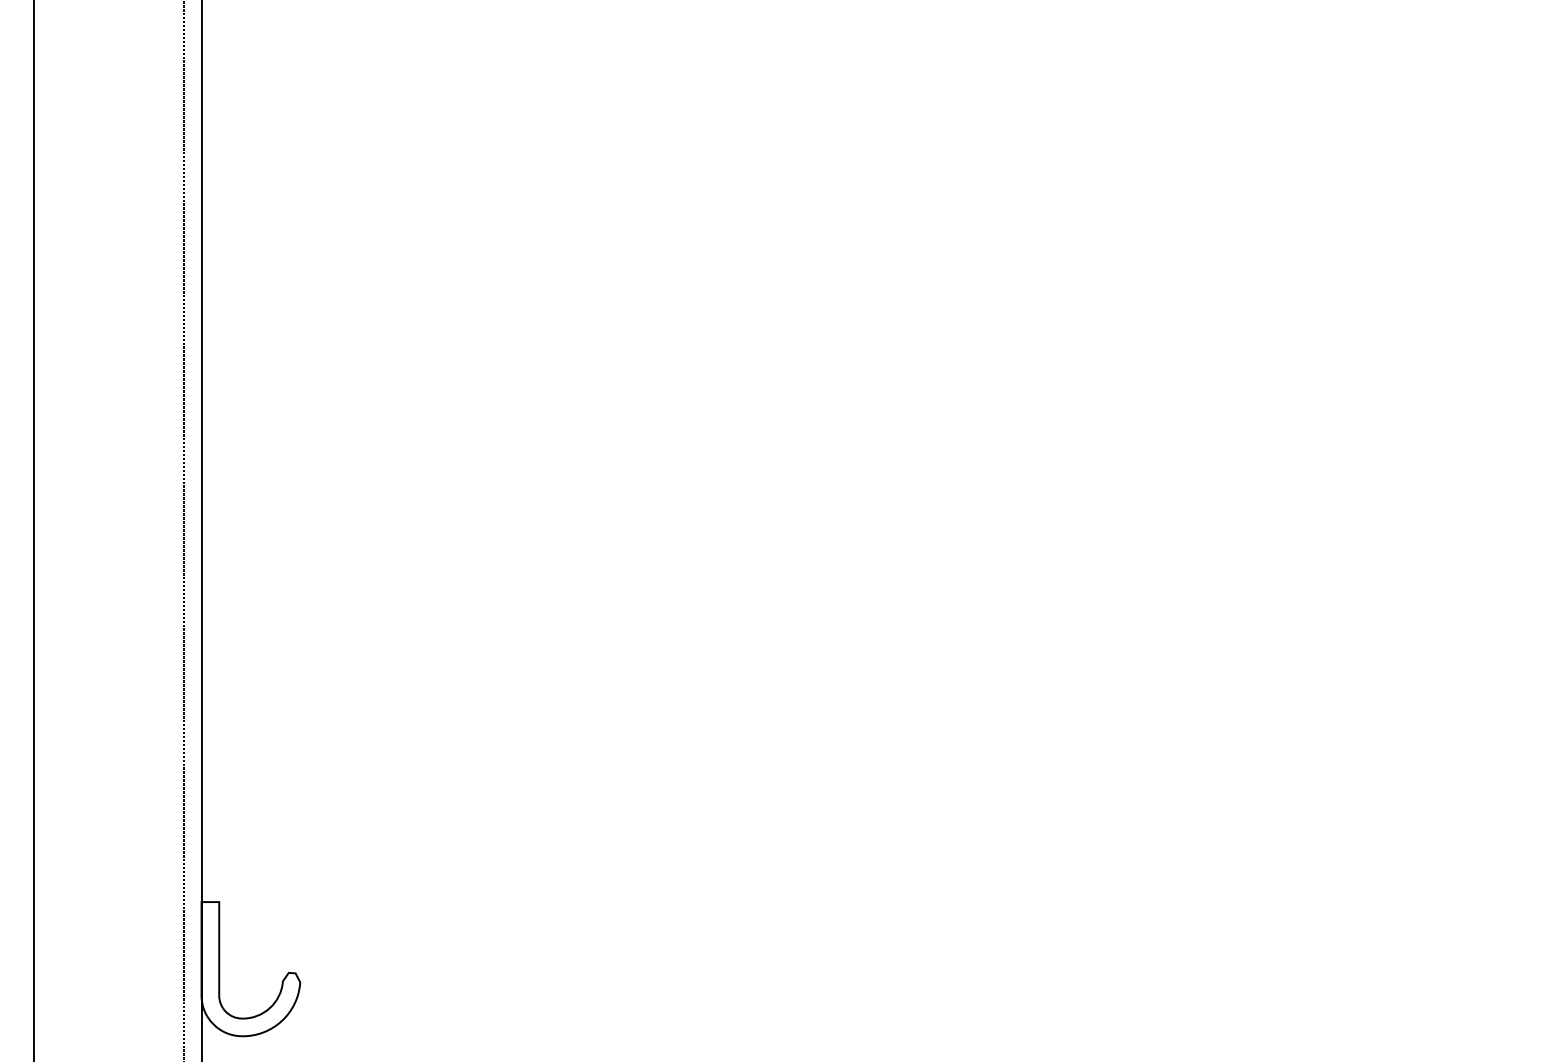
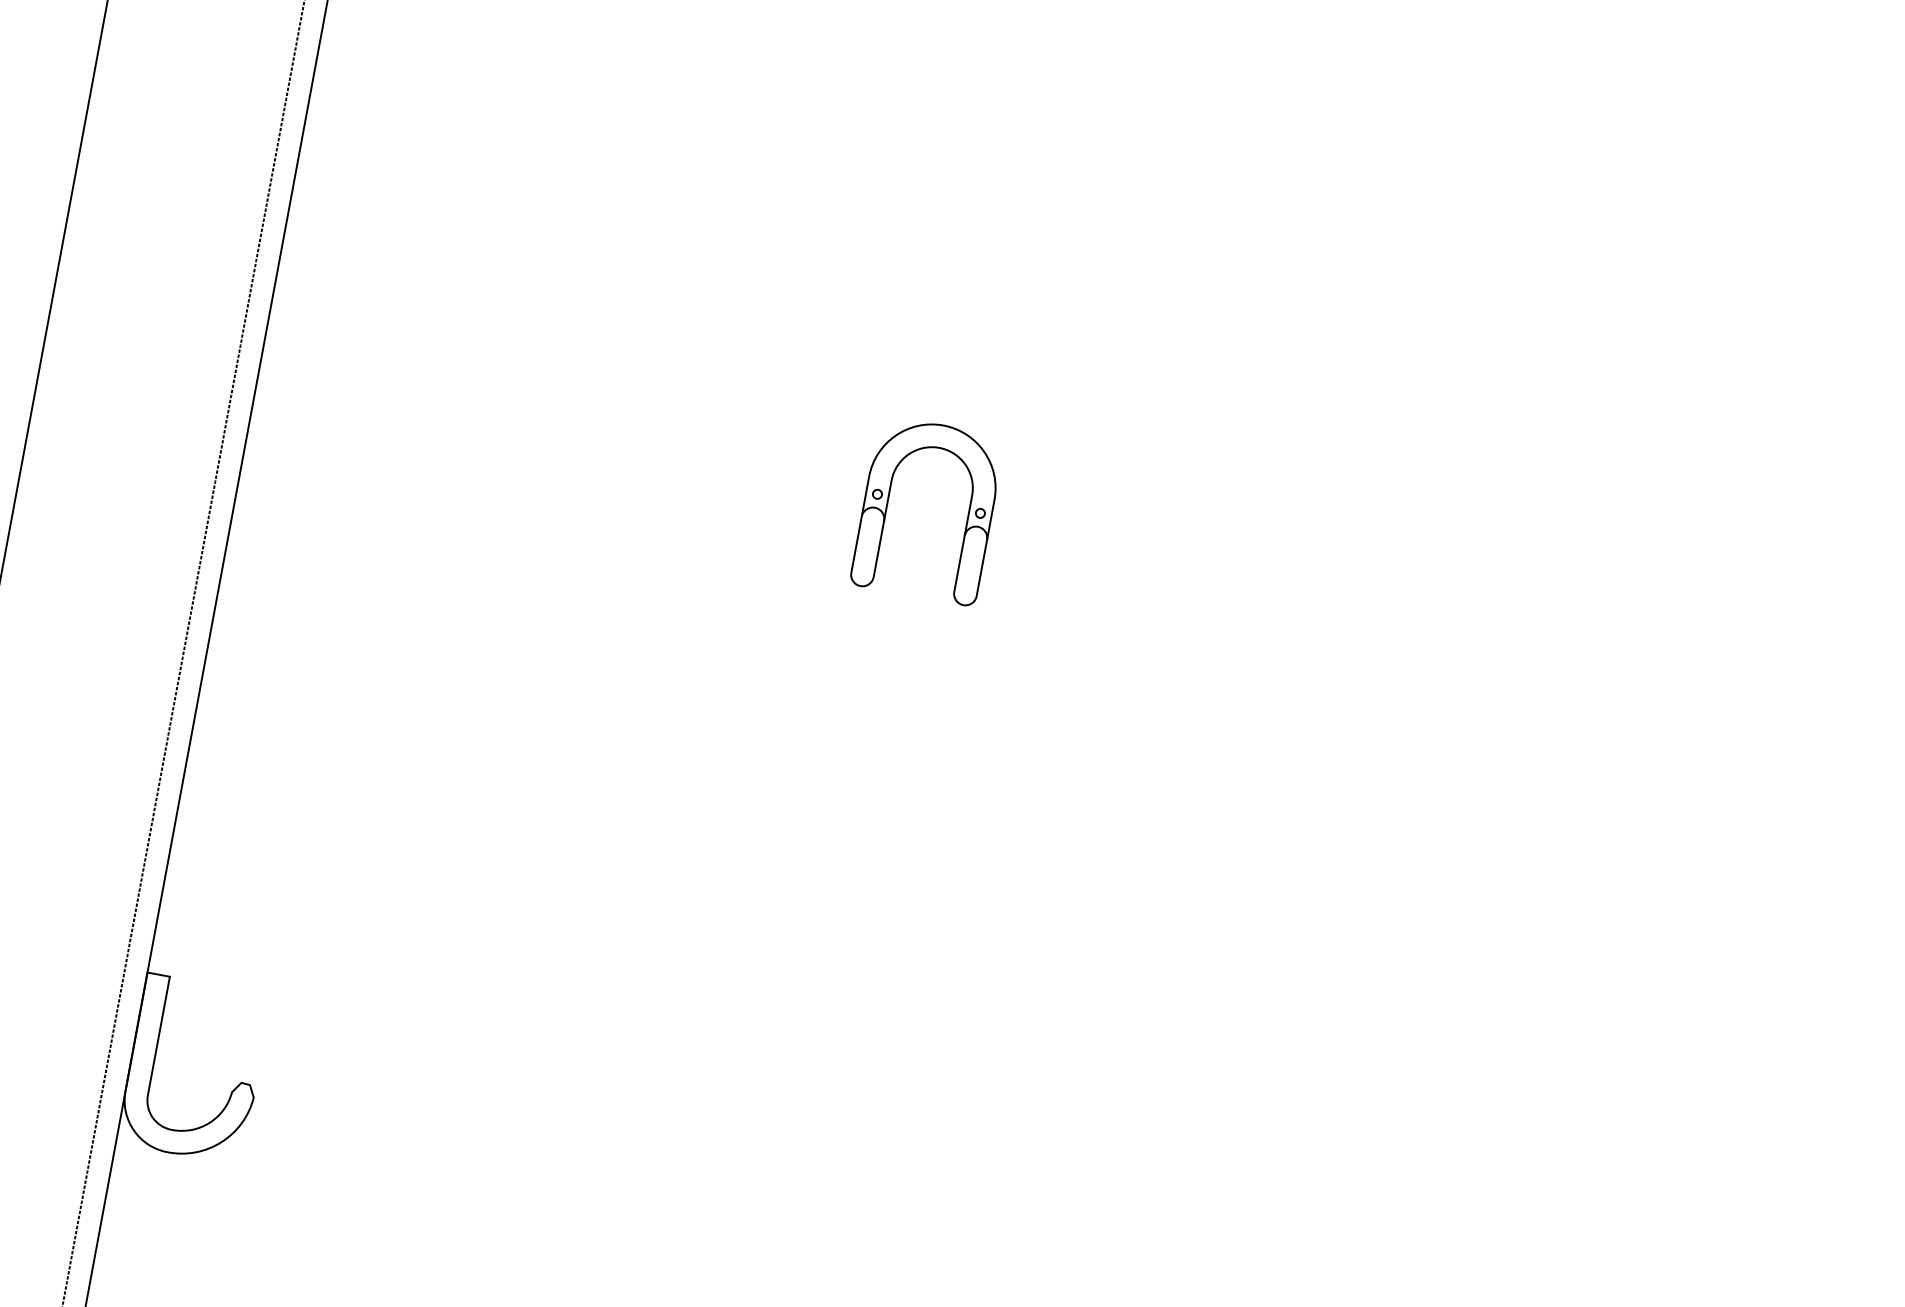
part: (700, 439) -> (888, 503), added

